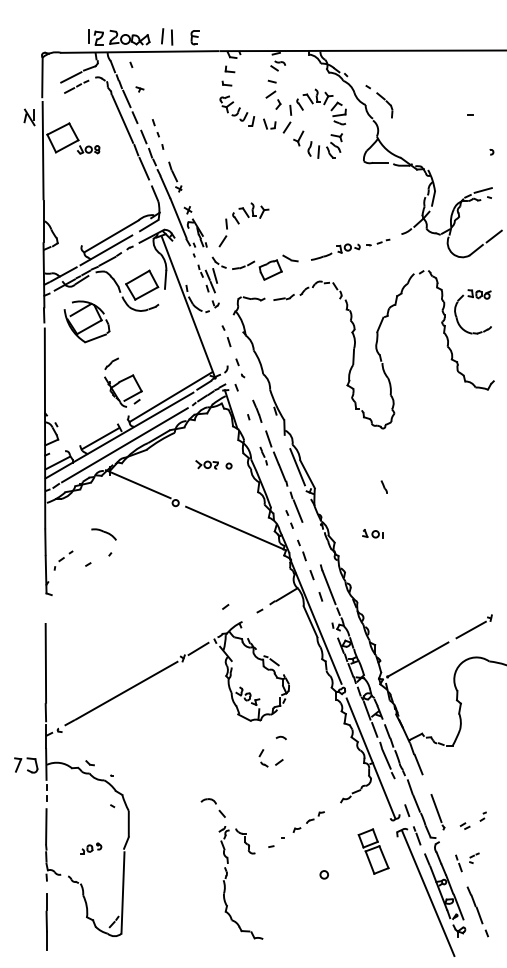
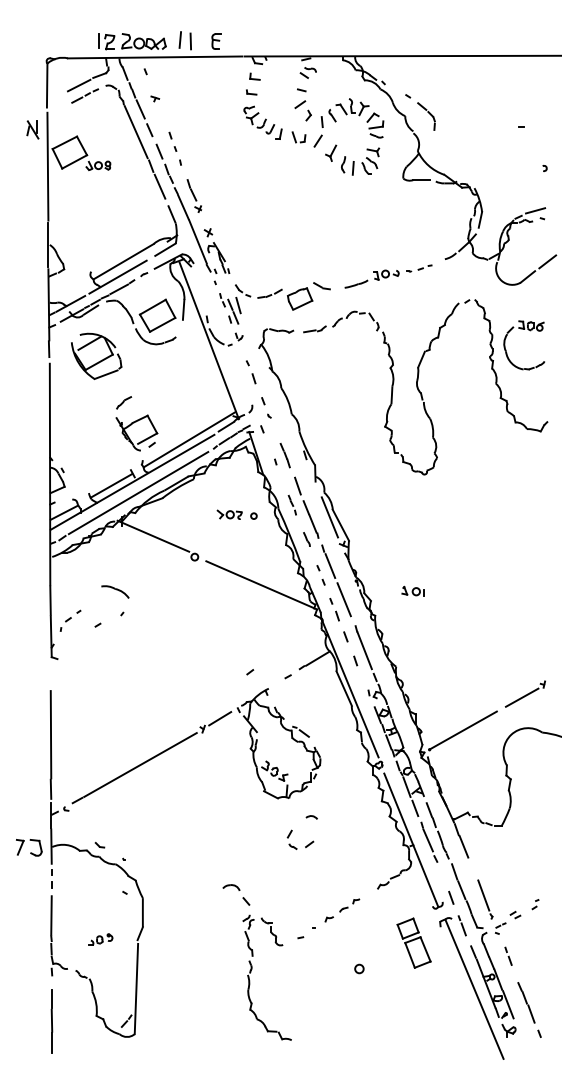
part: (244, 224) -> (270, 248), removed
line: (383, 487) -> (306, 539), moved
line: (309, 541) -> (343, 599), added
part: (474, 858) -> (500, 928), moved

